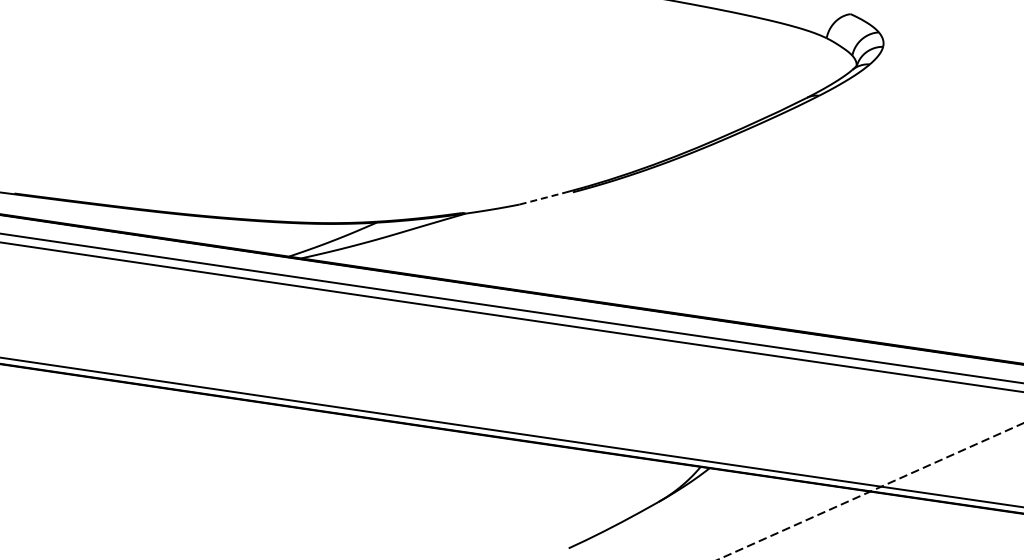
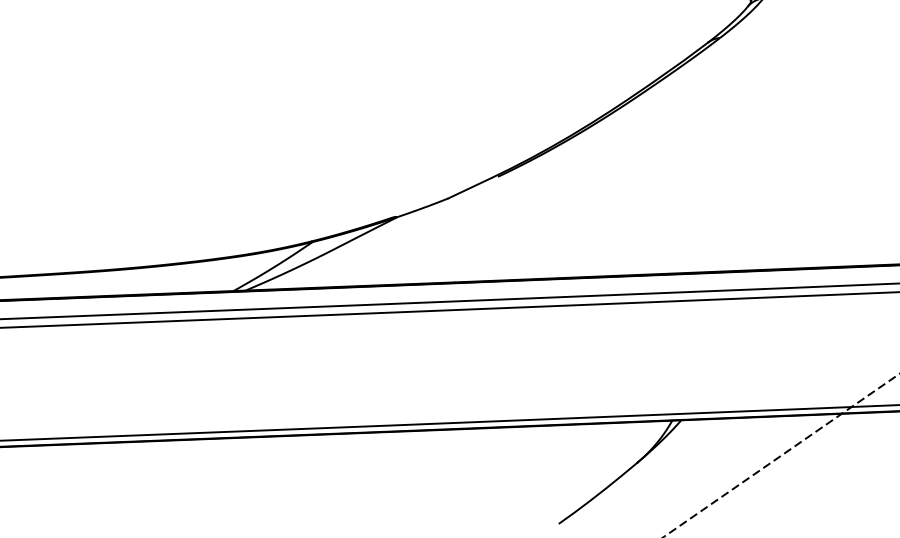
line: (542, 198) -> (469, 188), dashed -> solid

